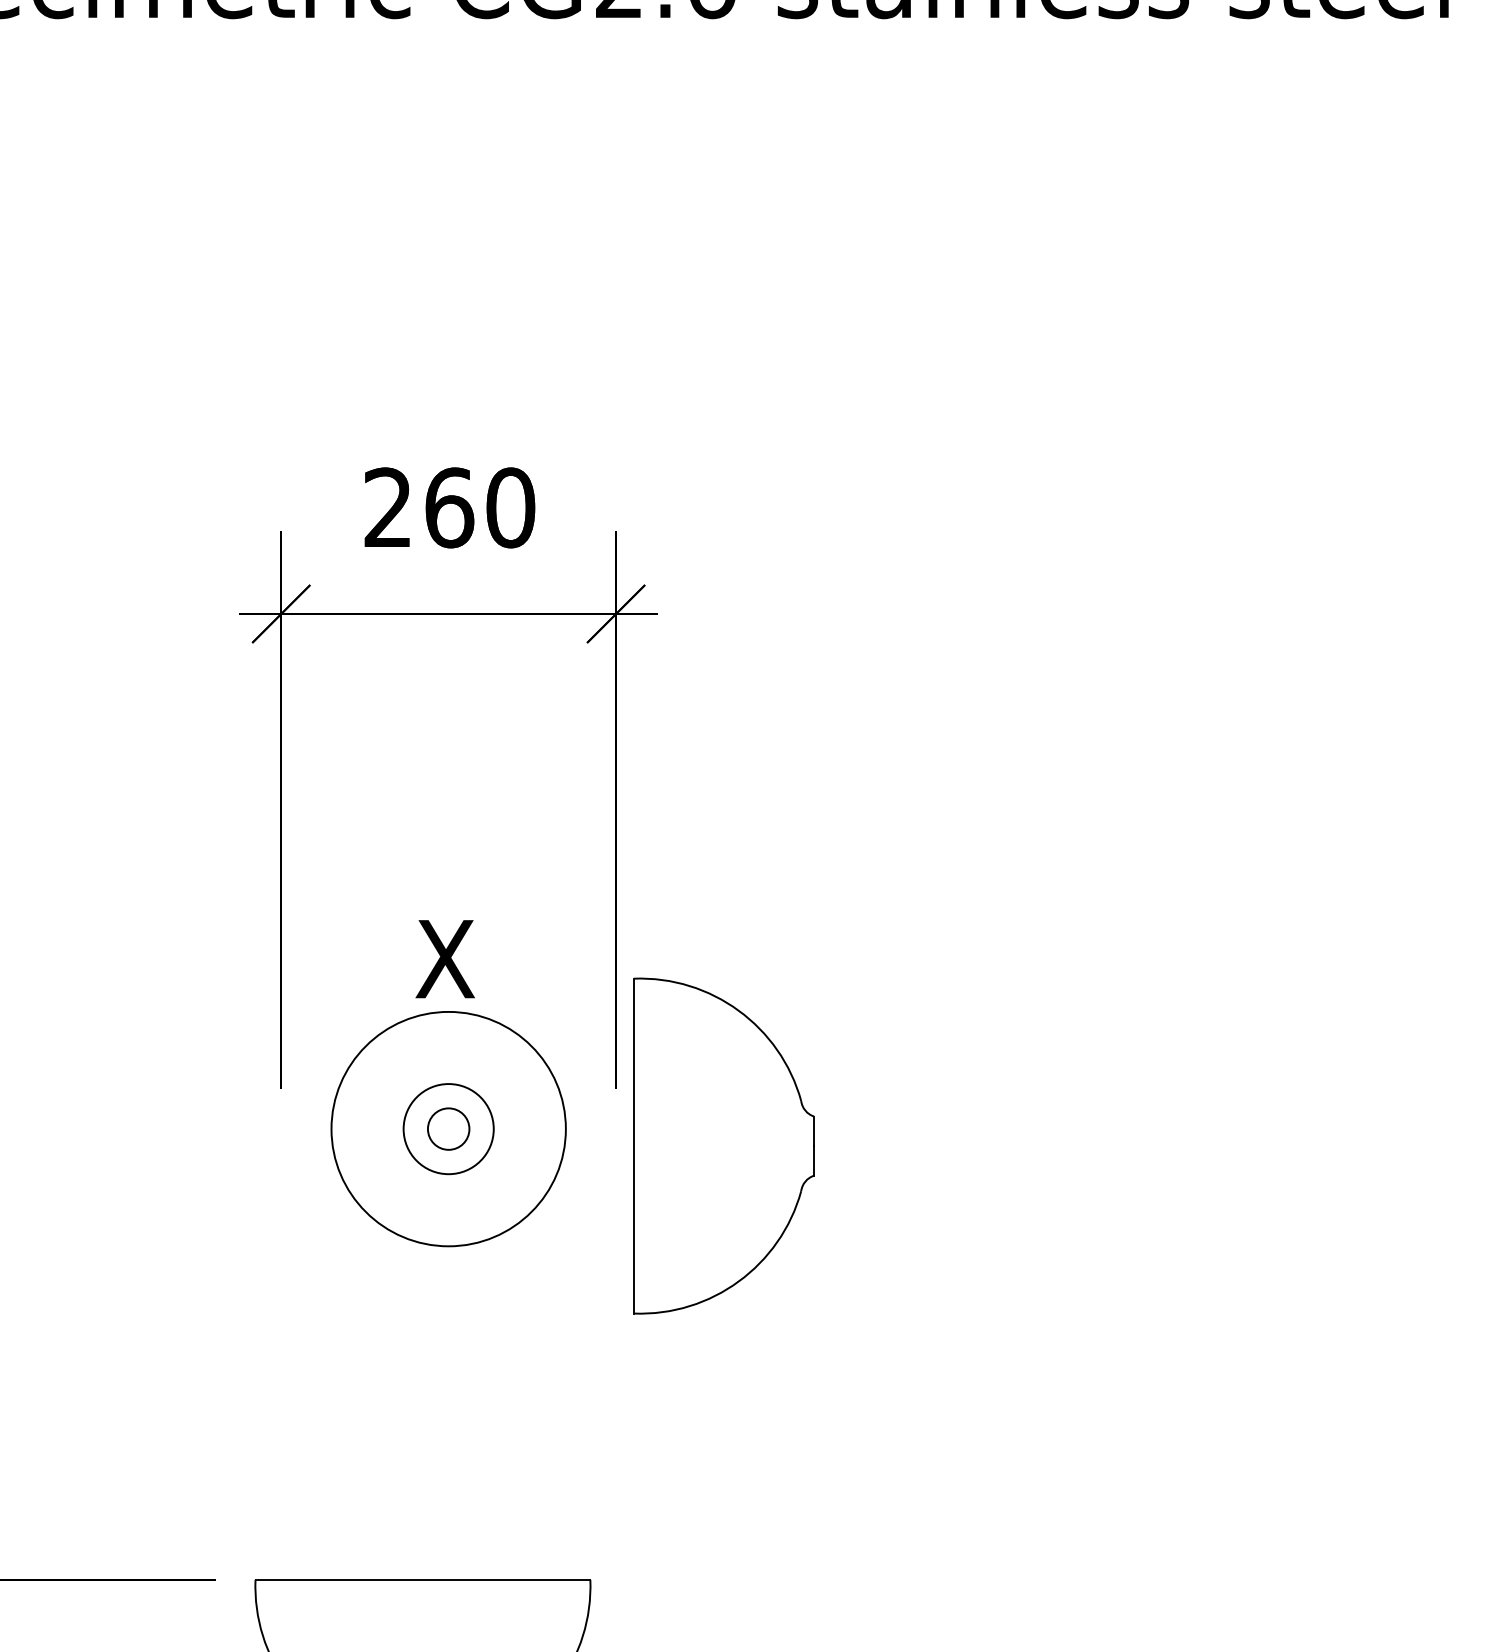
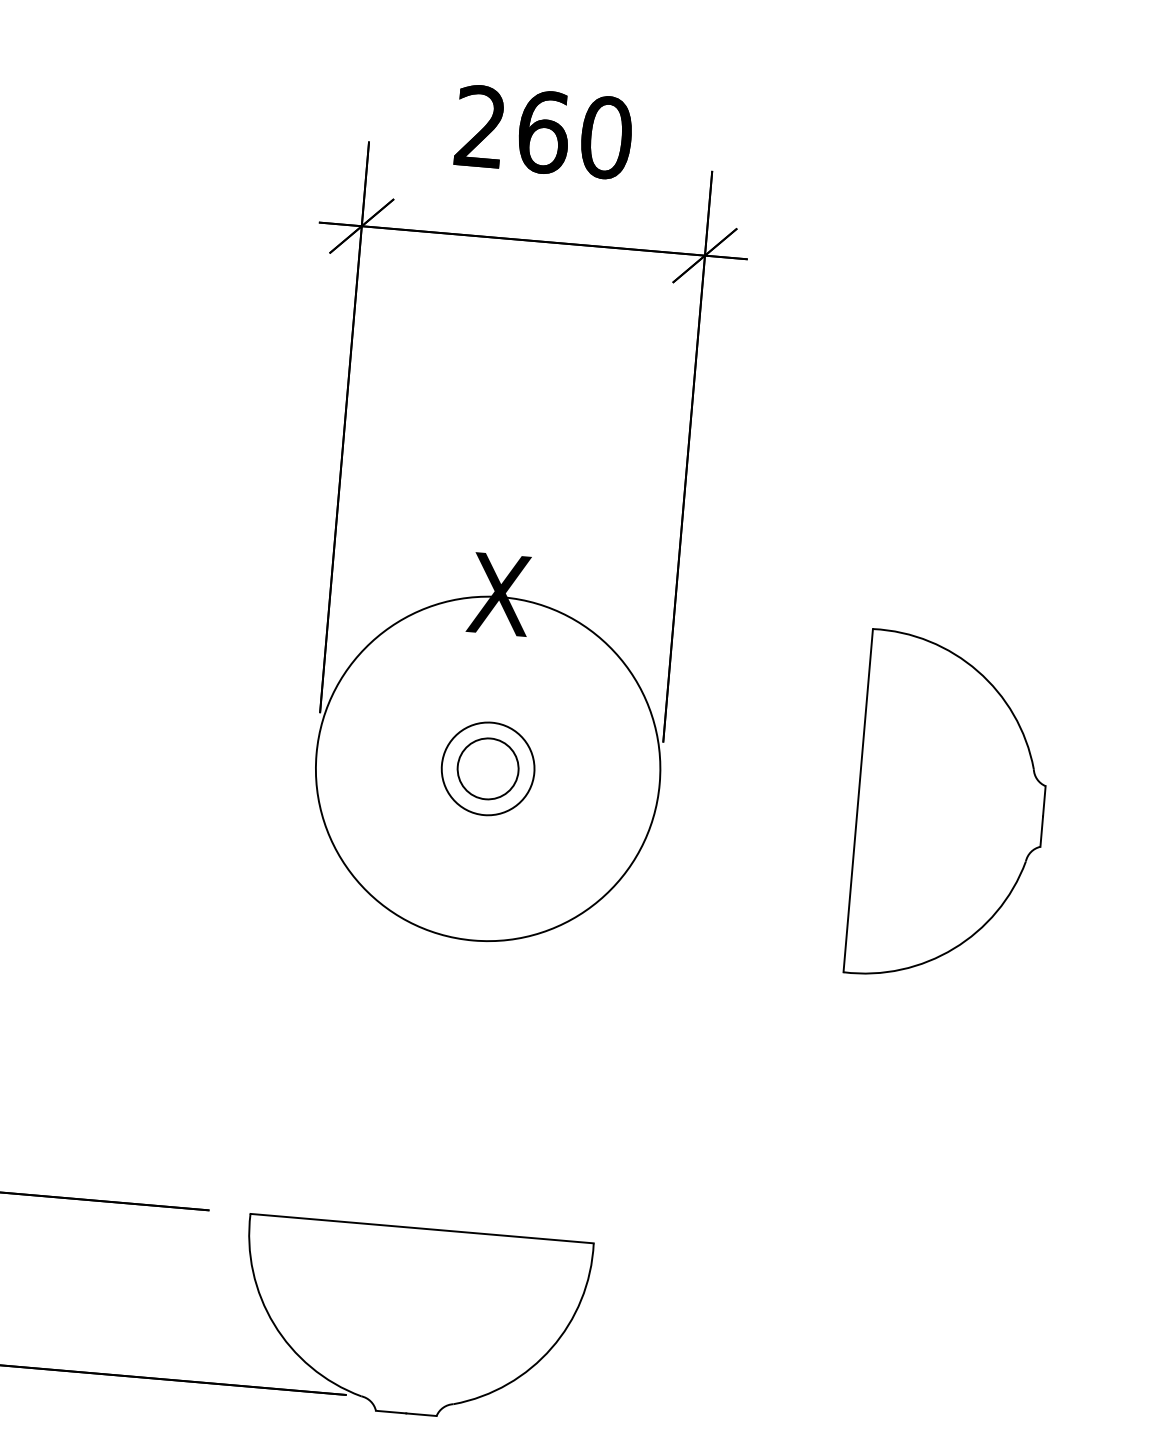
circle: (448, 1128) -> (487, 768), size x1.43
circle: (448, 1128) -> (487, 768), size x1.43
part: (723, 1145) -> (950, 807), moved

